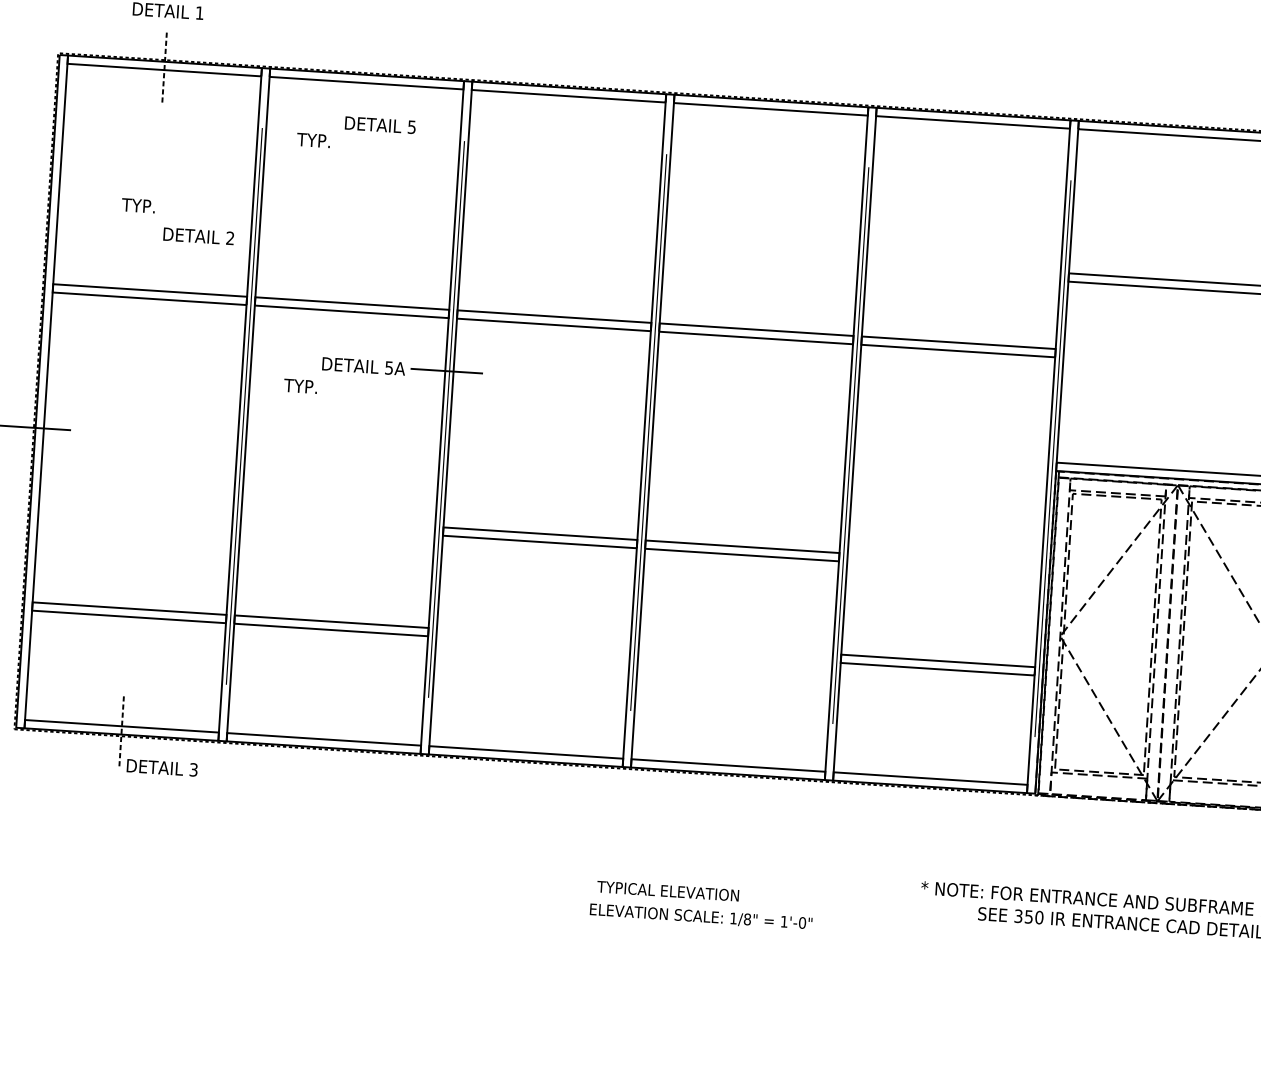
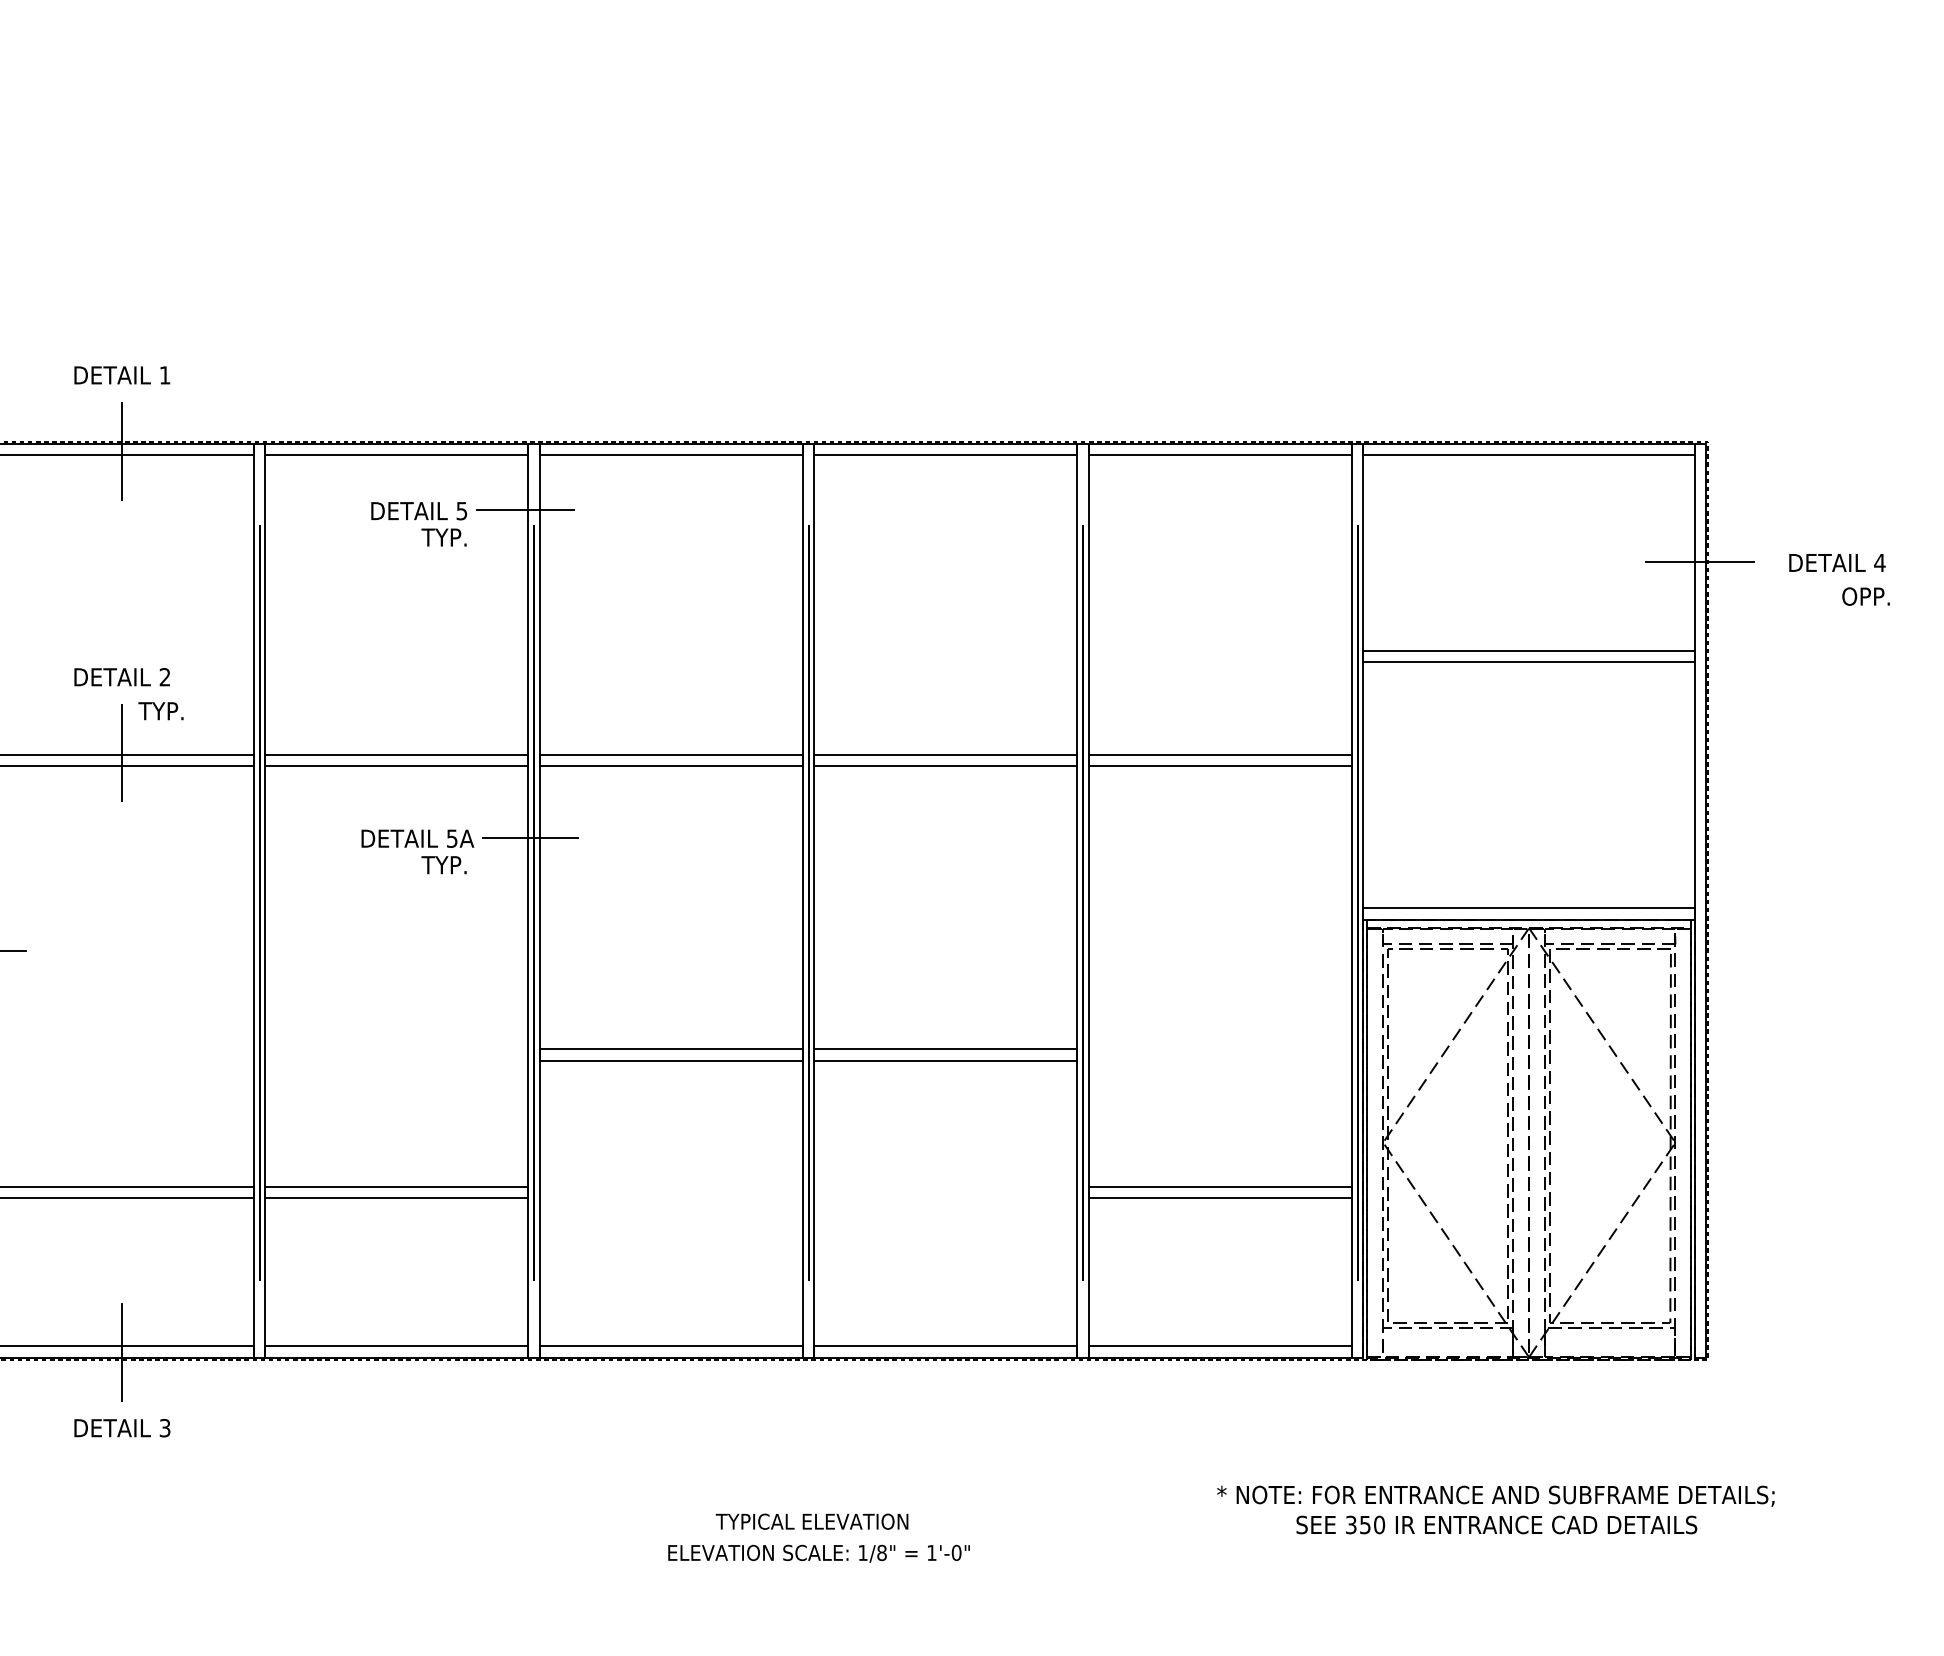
line: (164, 66) -> (122, 450), dashed -> solid
line: (458, 129) -> (525, 510), added
text: (313, 140) -> (443, 537), moved
text: (138, 205) -> (160, 711), moved
text: (198, 236) -> (121, 677), moved
line: (150, 288) -> (122, 752), added
text: (300, 386) -> (443, 865), moved
line: (121, 730) -> (122, 1351), dashed -> solid
text: (162, 768) -> (122, 1428), moved
text: (667, 891) -> (811, 1521), moved
text: (700, 916) -> (818, 1553), moved

